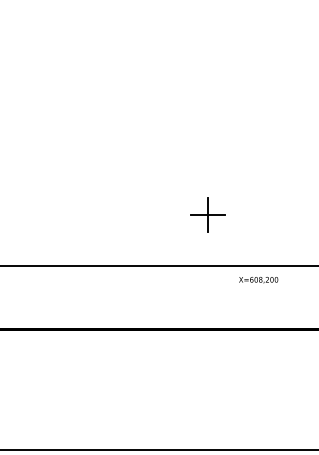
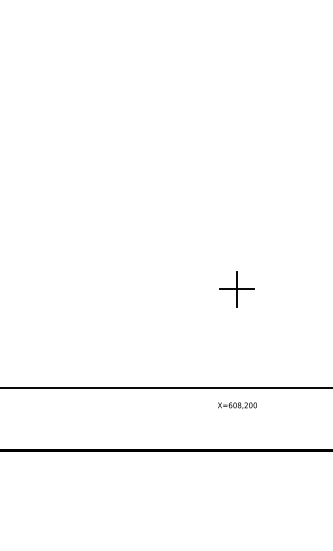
part: (207, 214) -> (236, 289), moved
text: (258, 279) -> (237, 405), moved

